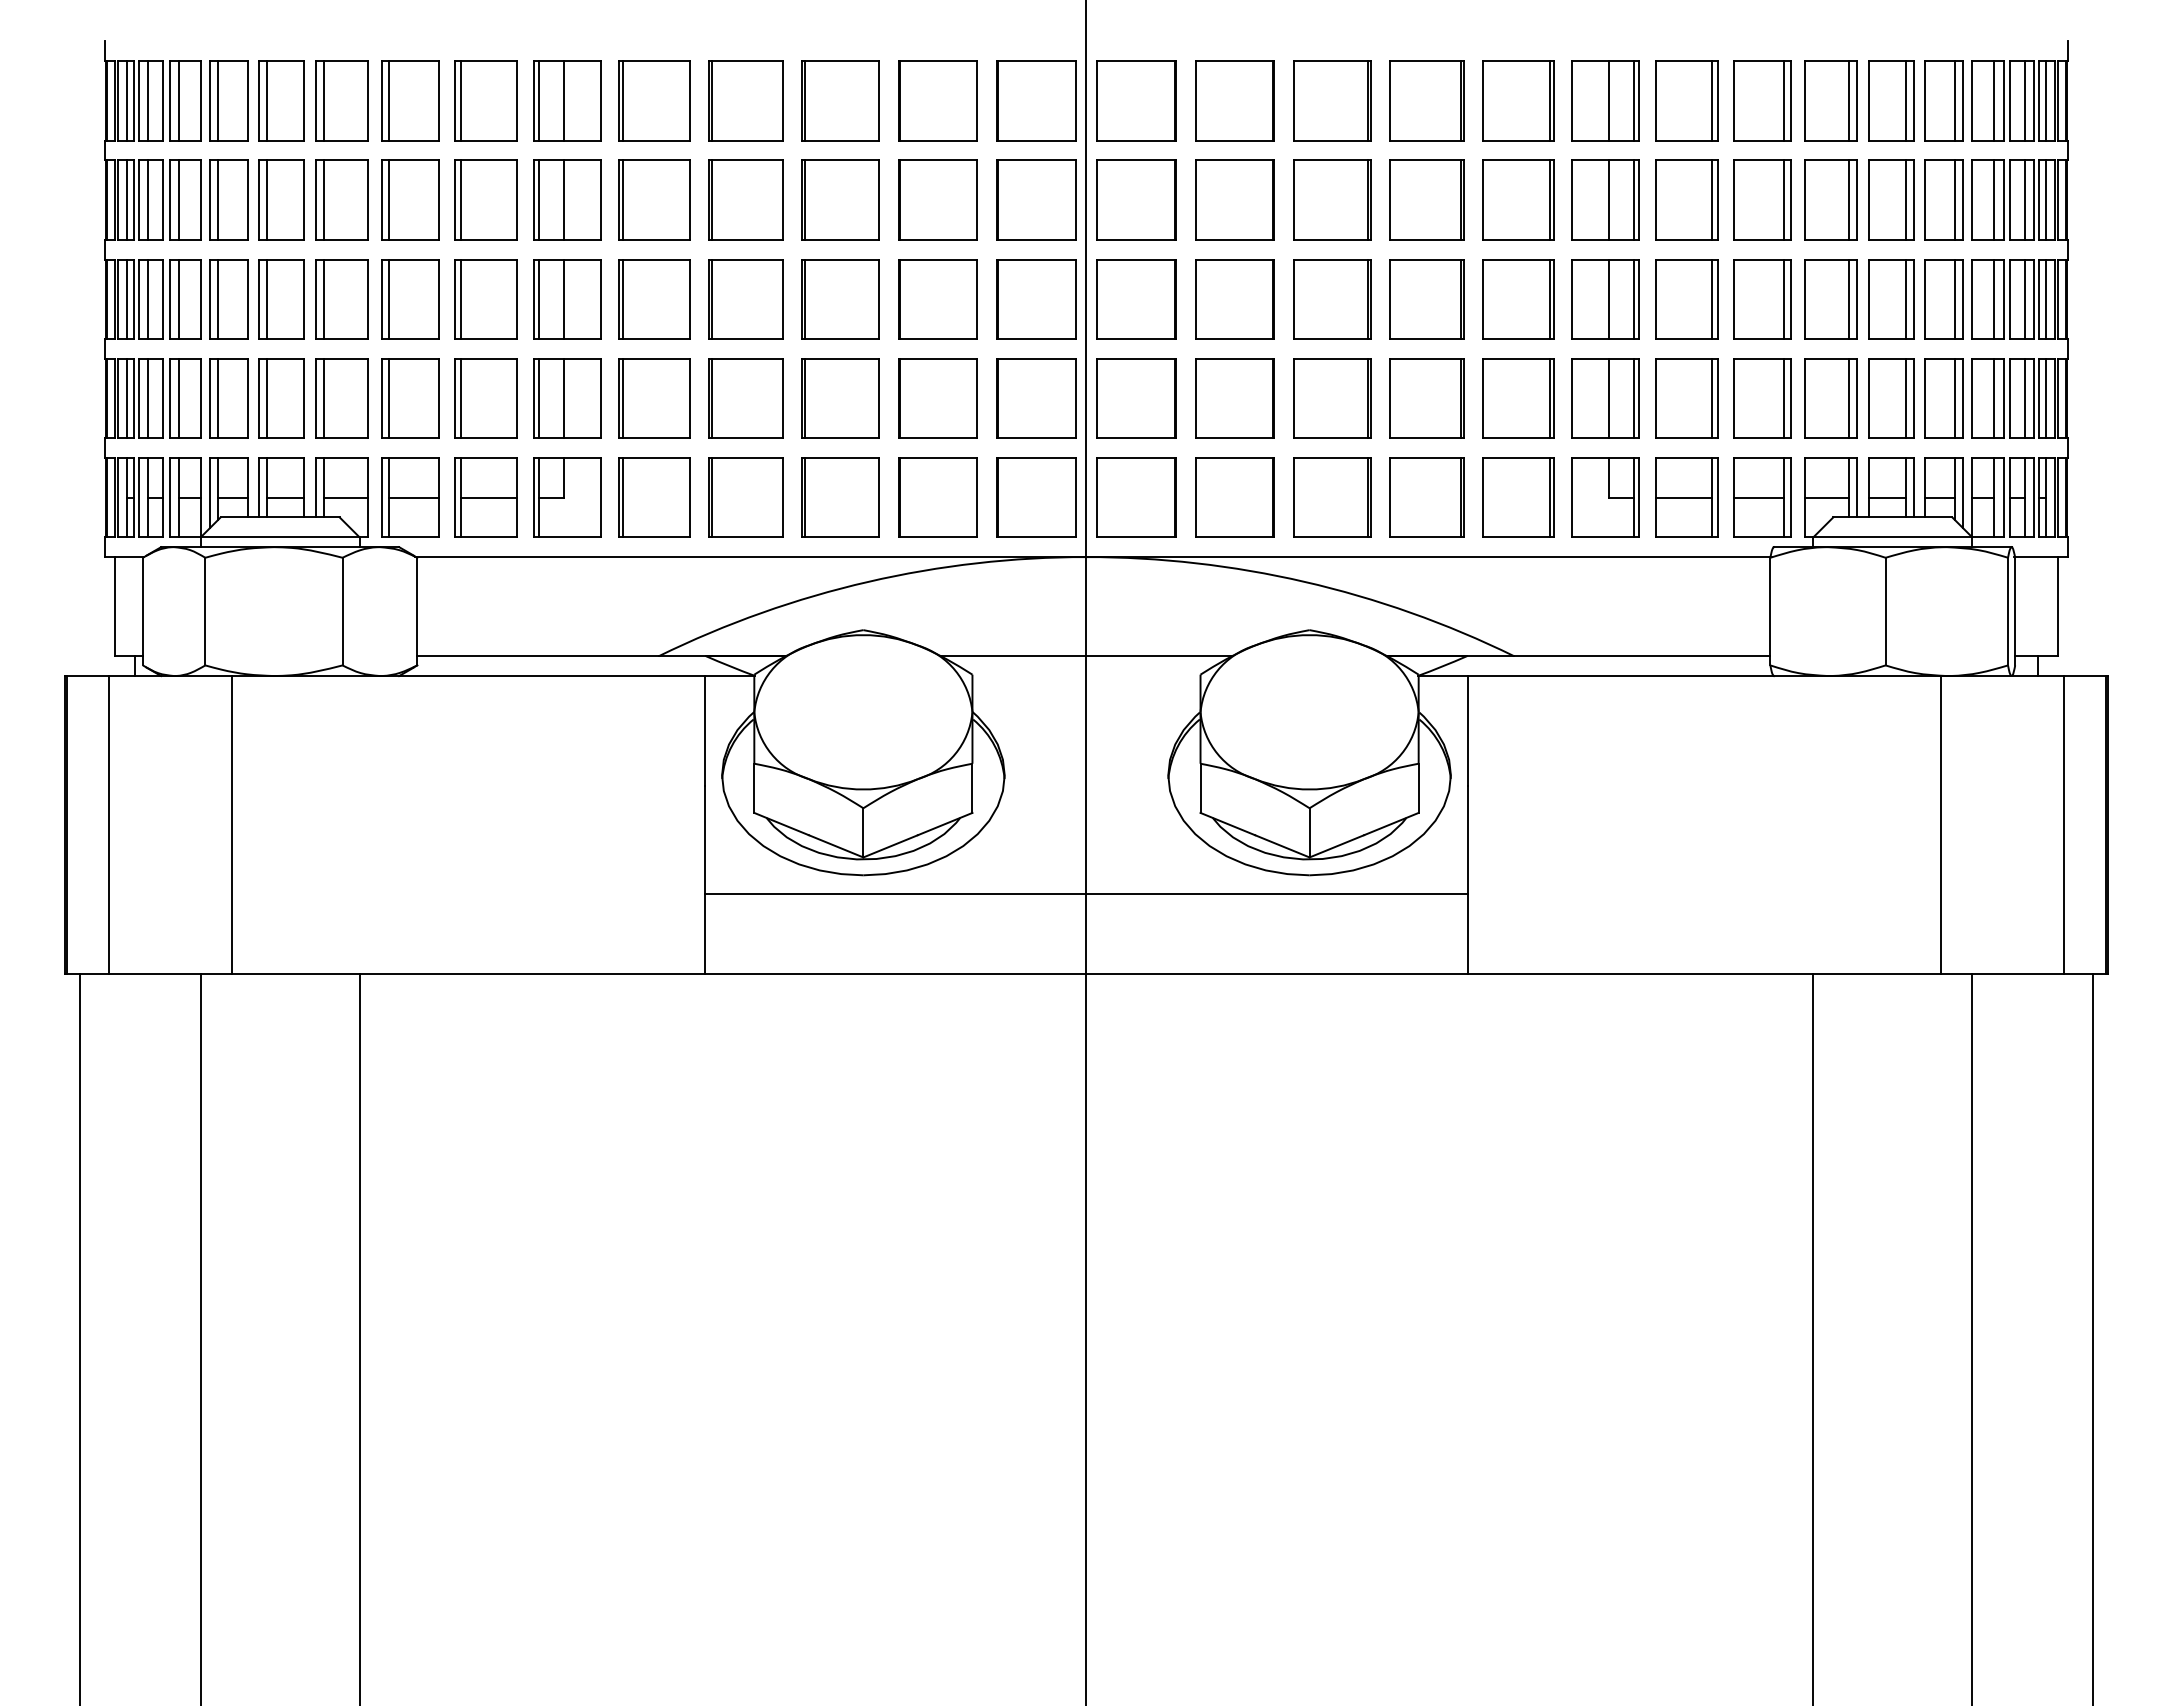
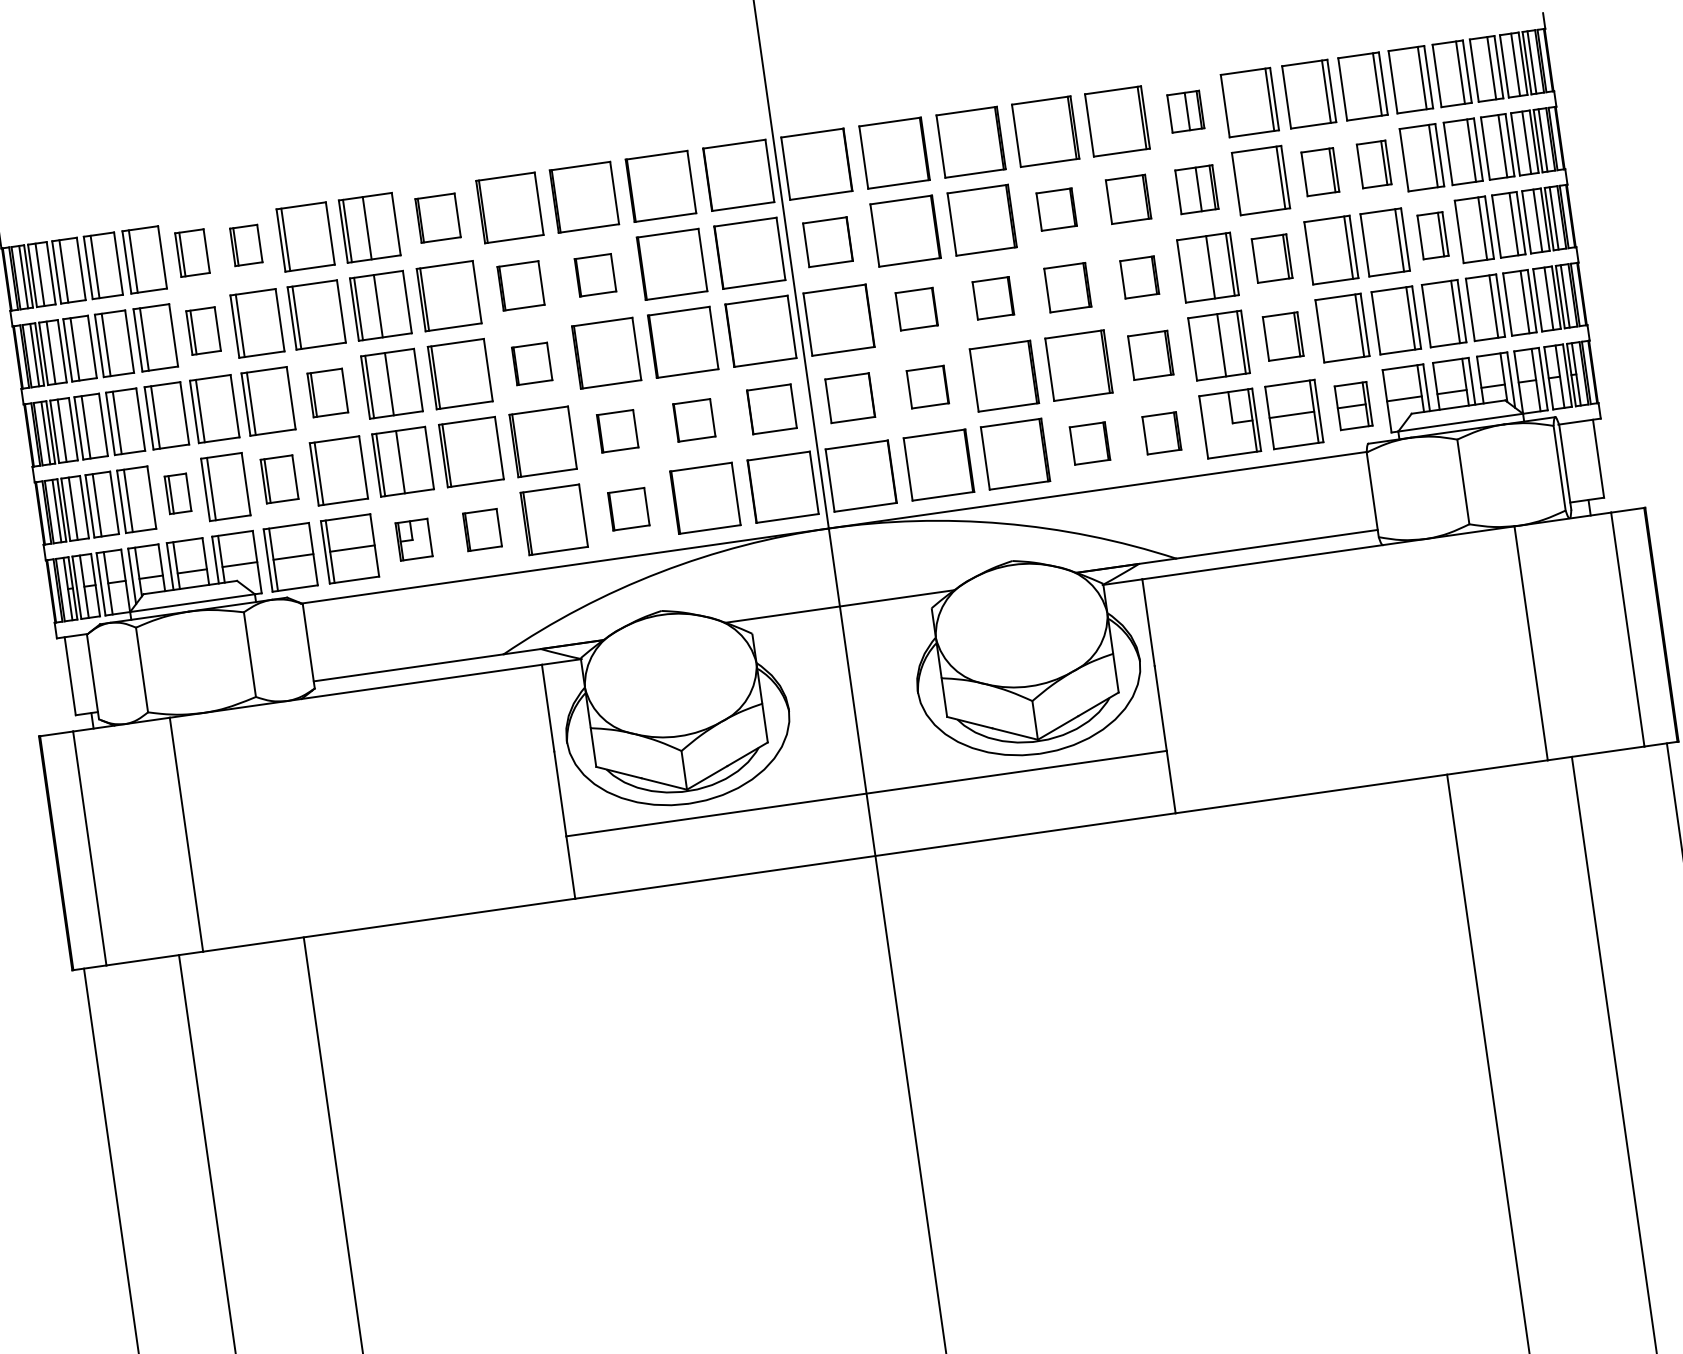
part: (341, 100) -> (191, 252), size x0.7
part: (410, 100) -> (246, 245), size x0.6
part: (654, 100) -> (438, 217), size x0.7
part: (1605, 100) -> (1185, 111), size x0.6
part: (341, 199) -> (202, 330), size x0.7
part: (745, 199) -> (520, 285), size x0.7
part: (840, 199) -> (595, 274), size x0.6
part: (1136, 199) -> (828, 241), size x0.7
part: (1426, 199) -> (1056, 209), size x0.6
part: (1518, 199) -> (1128, 198), size x0.7
part: (1605, 199) -> (1196, 189), size x0.7
part: (1762, 199) -> (1320, 171), size x0.7
part: (1830, 199) -> (1373, 164), size x0.7
part: (485, 299) -> (327, 393), size x0.7
part: (745, 299) -> (531, 364), size x0.6
part: (1234, 299) -> (916, 309), size x0.6
part: (1332, 299) -> (993, 298), size x0.6
part: (1426, 299) -> (1067, 287), size x0.7
part: (1518, 299) -> (1139, 277), size x0.6
part: (1686, 299) -> (1271, 258), size x0.7
part: (1891, 299) -> (1433, 235), size x0.7
part: (281, 398) -> (178, 493), size x0.6
part: (410, 398) -> (279, 479), size x0.7
part: (840, 398) -> (617, 431), size x0.6
part: (937, 398) -> (693, 420), size x0.6
part: (1036, 398) -> (771, 409), size x0.7
part: (1136, 398) -> (850, 398), size x0.7
part: (1234, 398) -> (927, 387), size x0.6
part: (1518, 398) -> (1150, 355), size x0.7
part: (1686, 398) -> (1282, 336), size x0.7
part: (567, 497) -> (414, 539), size x0.6
part: (654, 497) -> (482, 530), size x0.6
part: (840, 497) -> (628, 509), size x0.6
part: (1426, 497) -> (1089, 443), size x0.6
part: (1518, 497) -> (1161, 433), size x0.6
part: (1762, 497) -> (1353, 406), size x0.7

